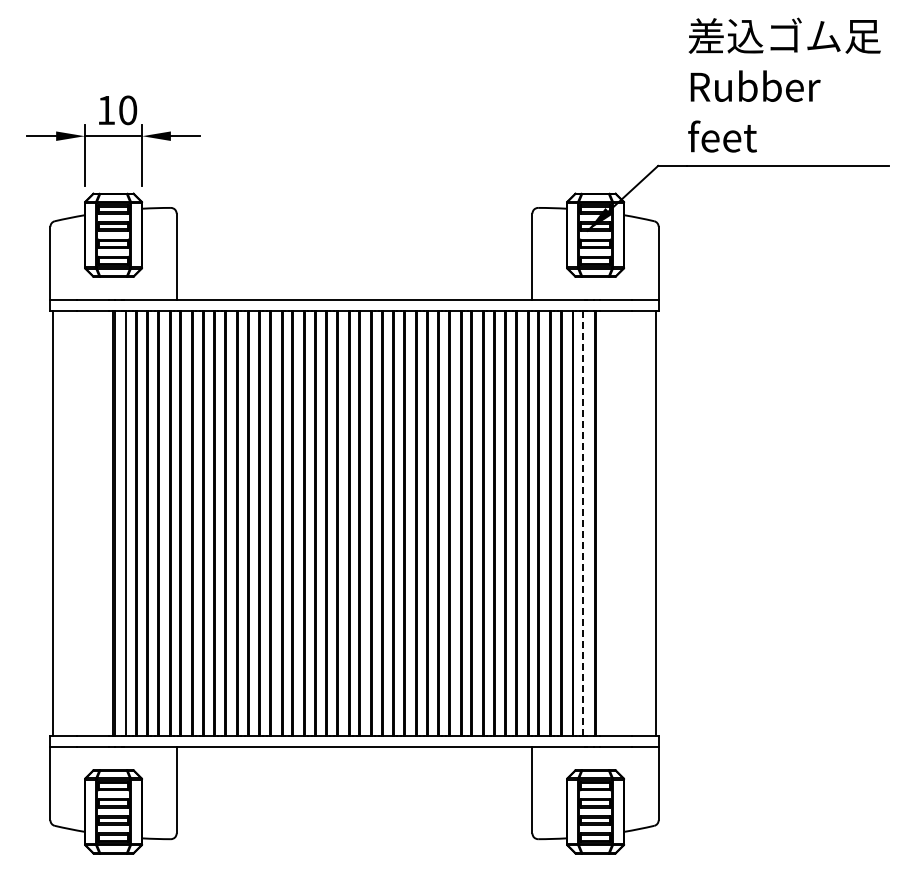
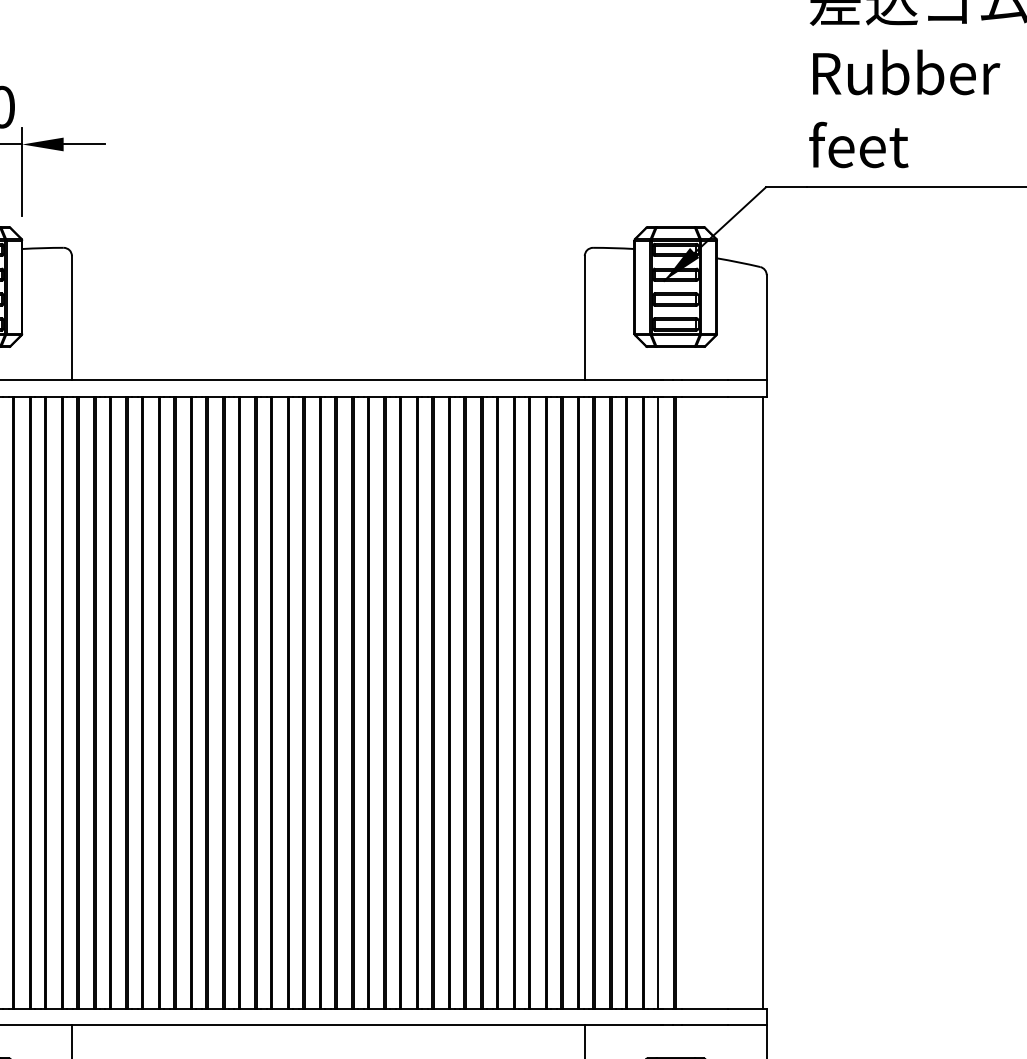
line: (583, 524) -> (658, 704), dashed -> solid

